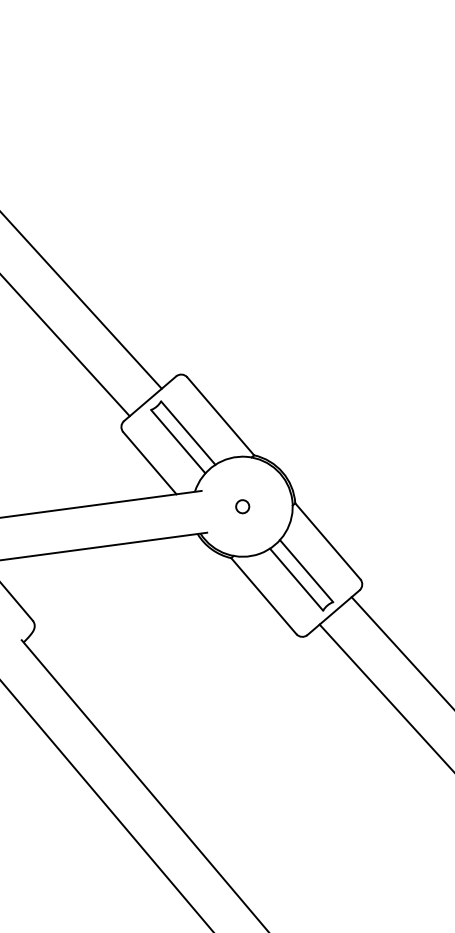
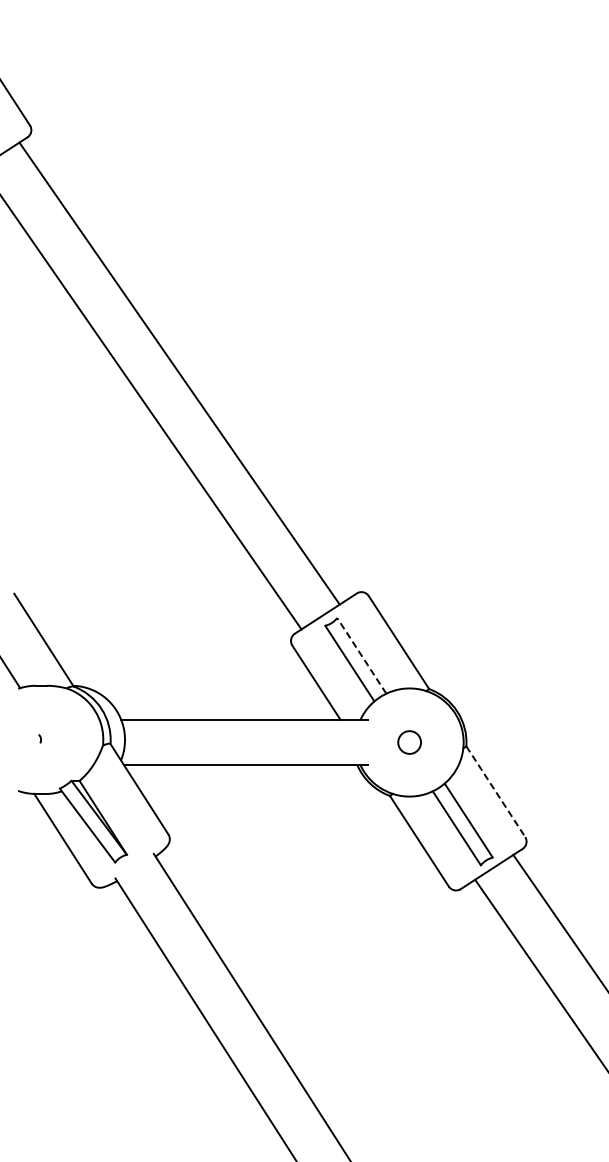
line: (187, 432) -> (361, 655), solid -> dashed
circle: (242, 506) -> (409, 742), size x1.6
line: (328, 541) -> (496, 792), solid -> dashed

